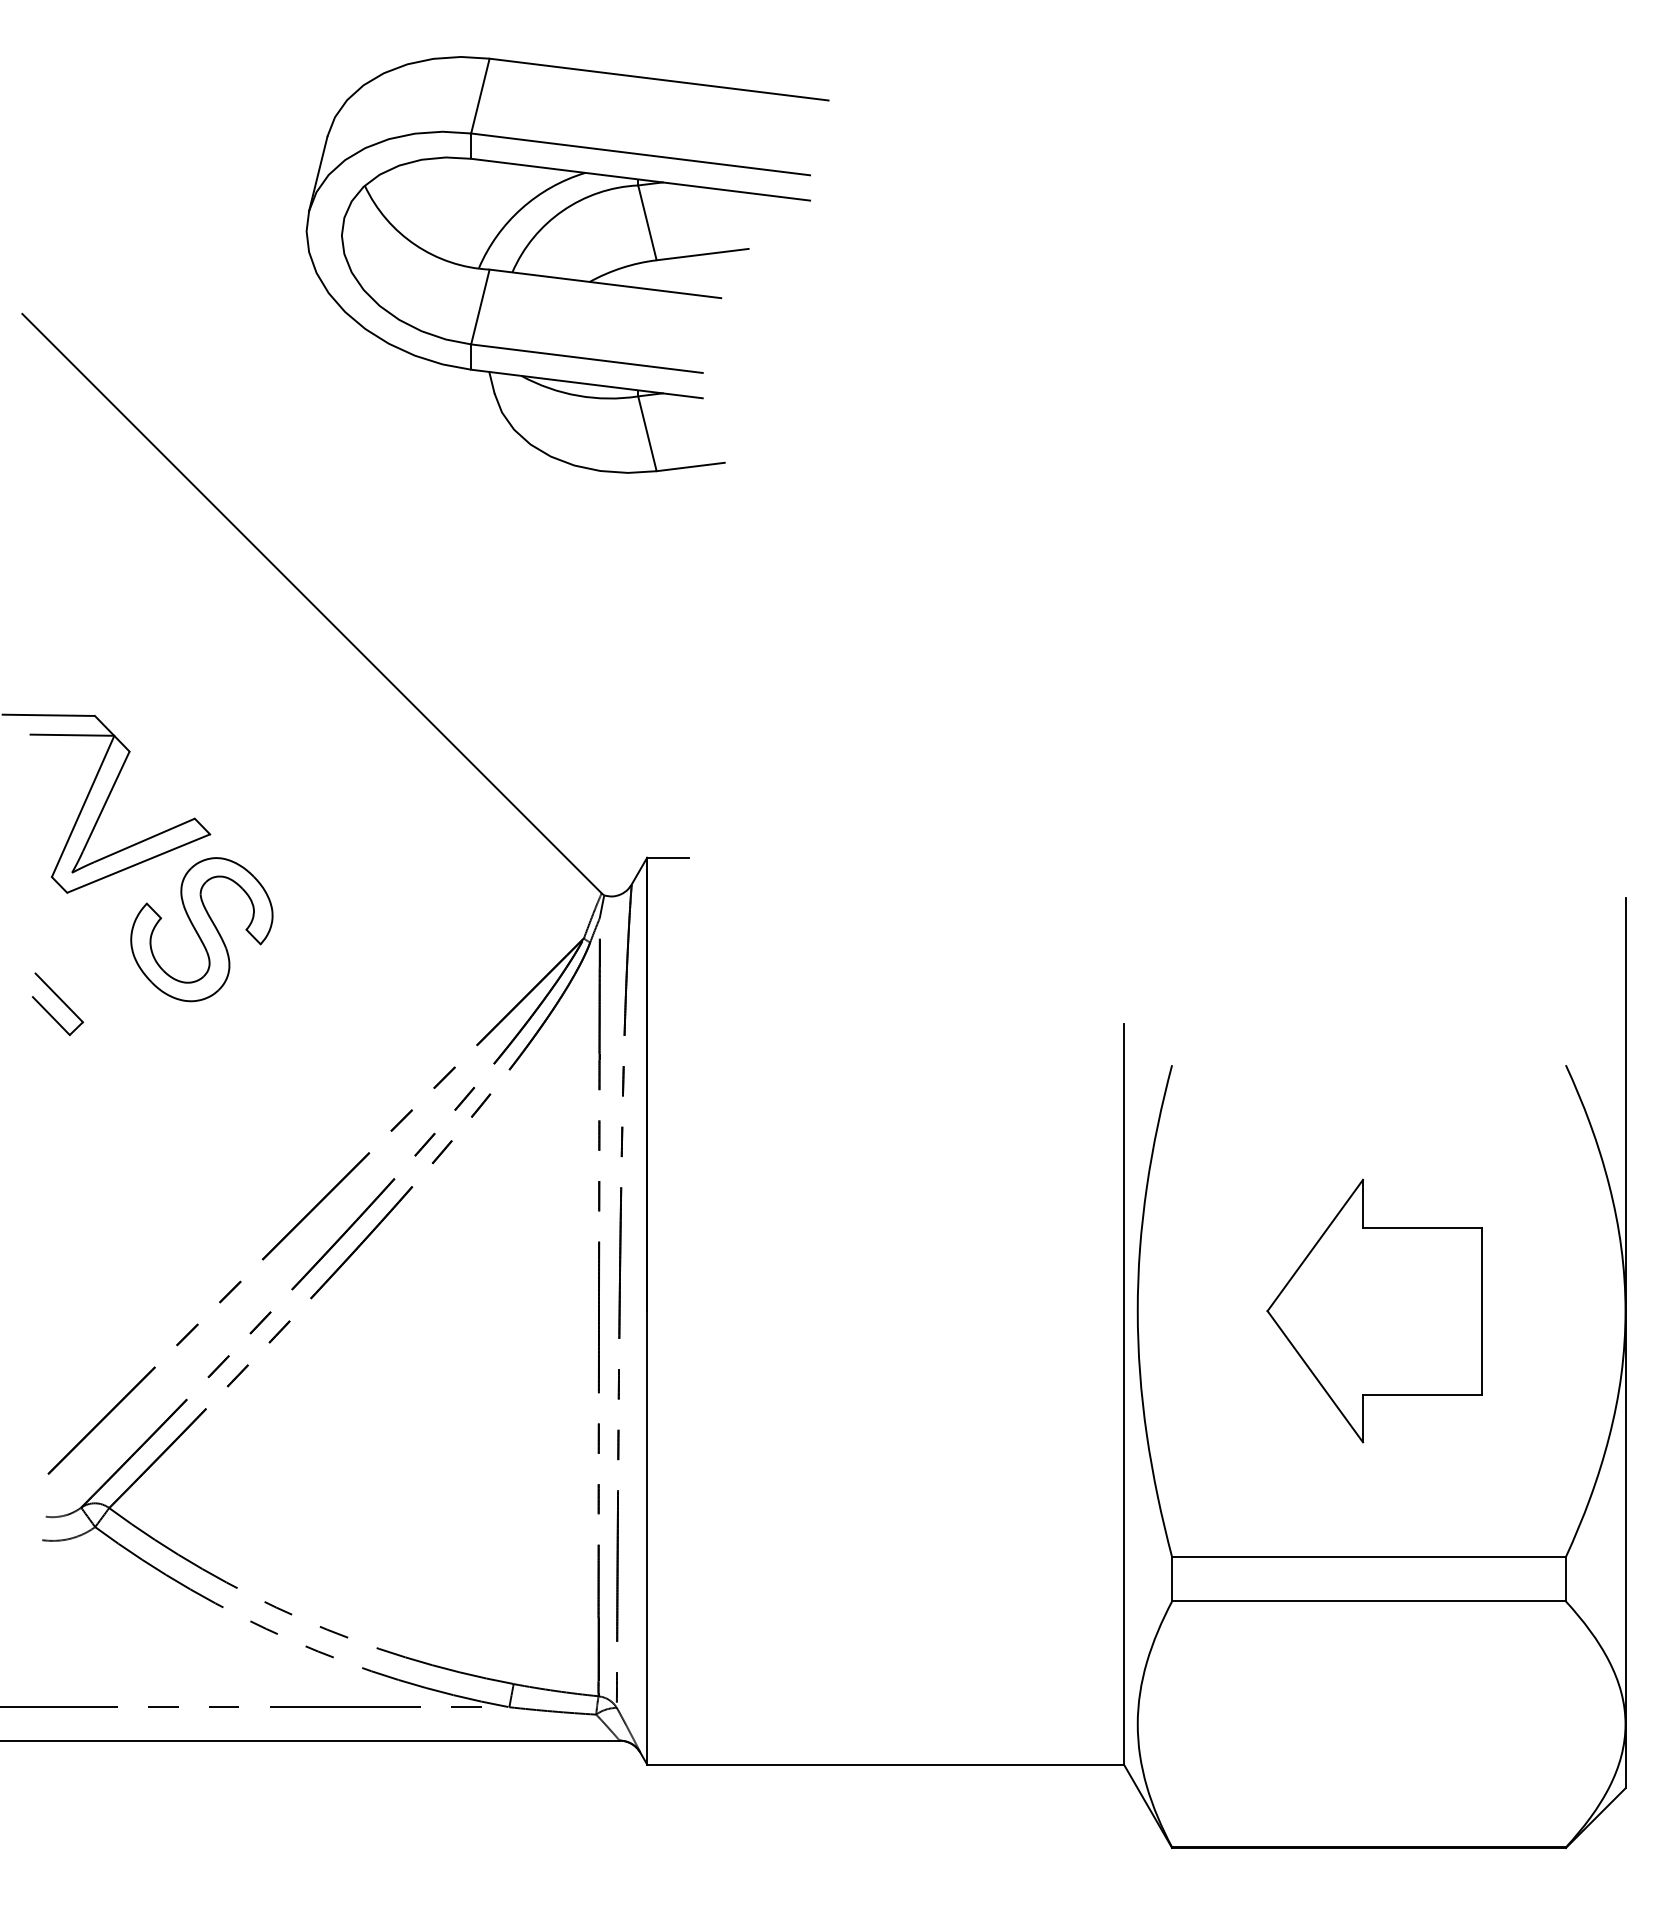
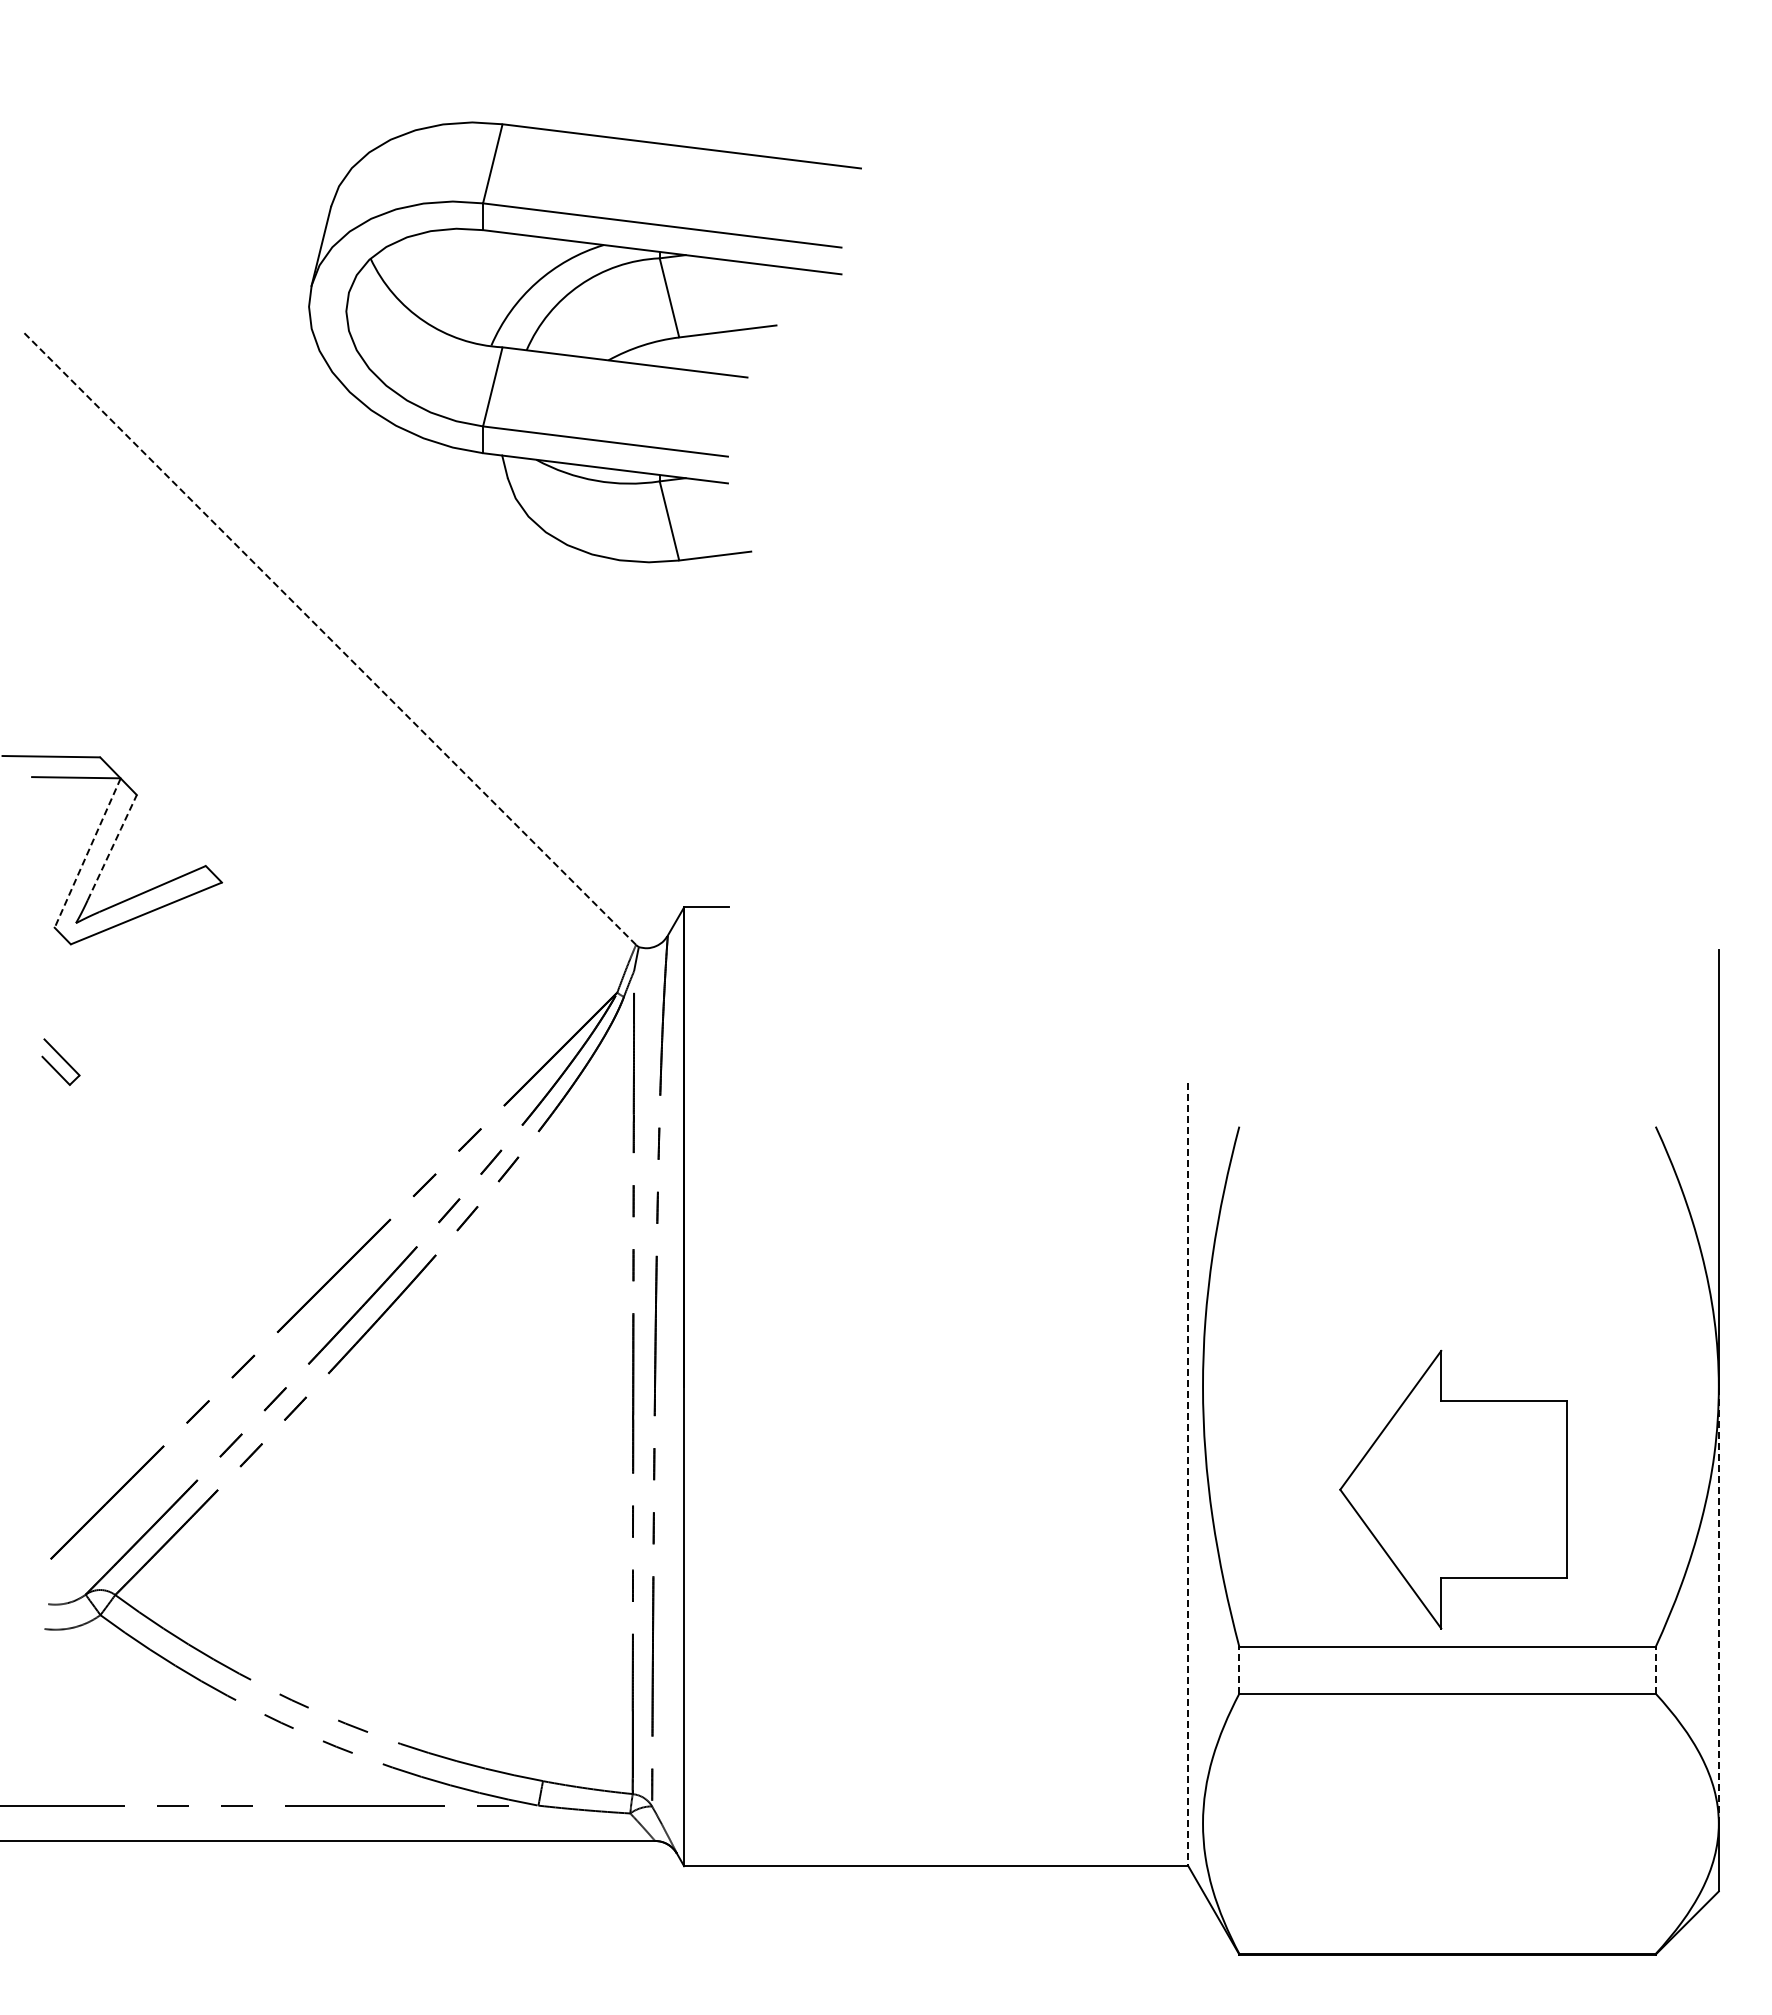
part: (567, 265) -> (584, 342), moved
line: (311, 603) -> (329, 638), solid -> dashed
line: (106, 801) -> (112, 847), solid -> dashed
line: (82, 806) -> (87, 853), solid -> dashed
part: (201, 928) -> (212, 982), removed
part: (57, 1003) -> (60, 1061), size x0.7
part: (1374, 1310) -> (1453, 1489), moved
line: (1124, 1394) -> (1188, 1474), solid -> dashed
line: (1625, 1517) -> (1718, 1605), solid -> dashed
line: (1172, 1578) -> (1239, 1669), solid -> dashed
line: (1565, 1578) -> (1655, 1669), solid -> dashed

